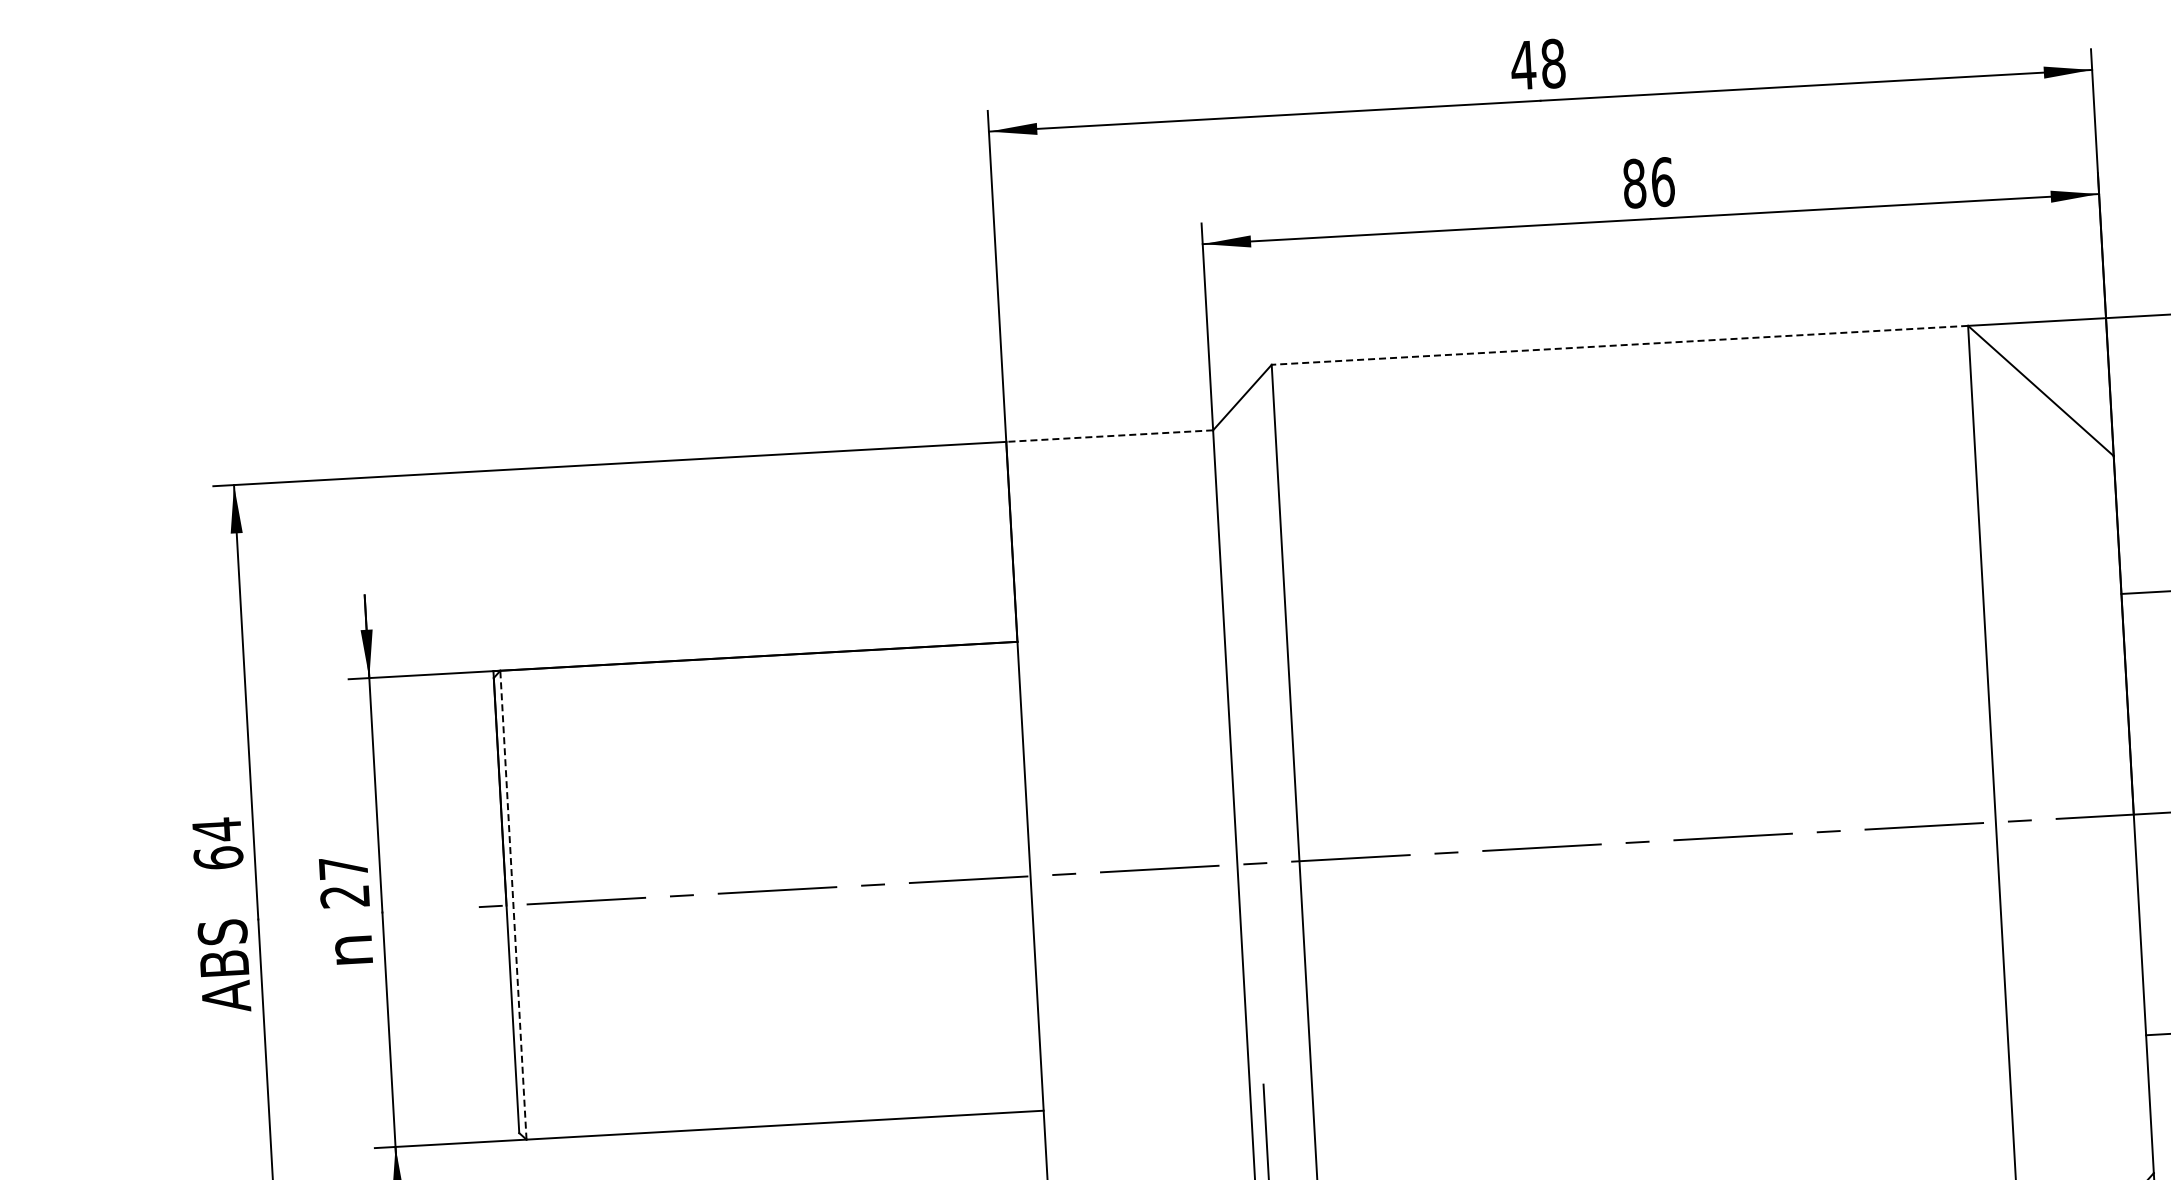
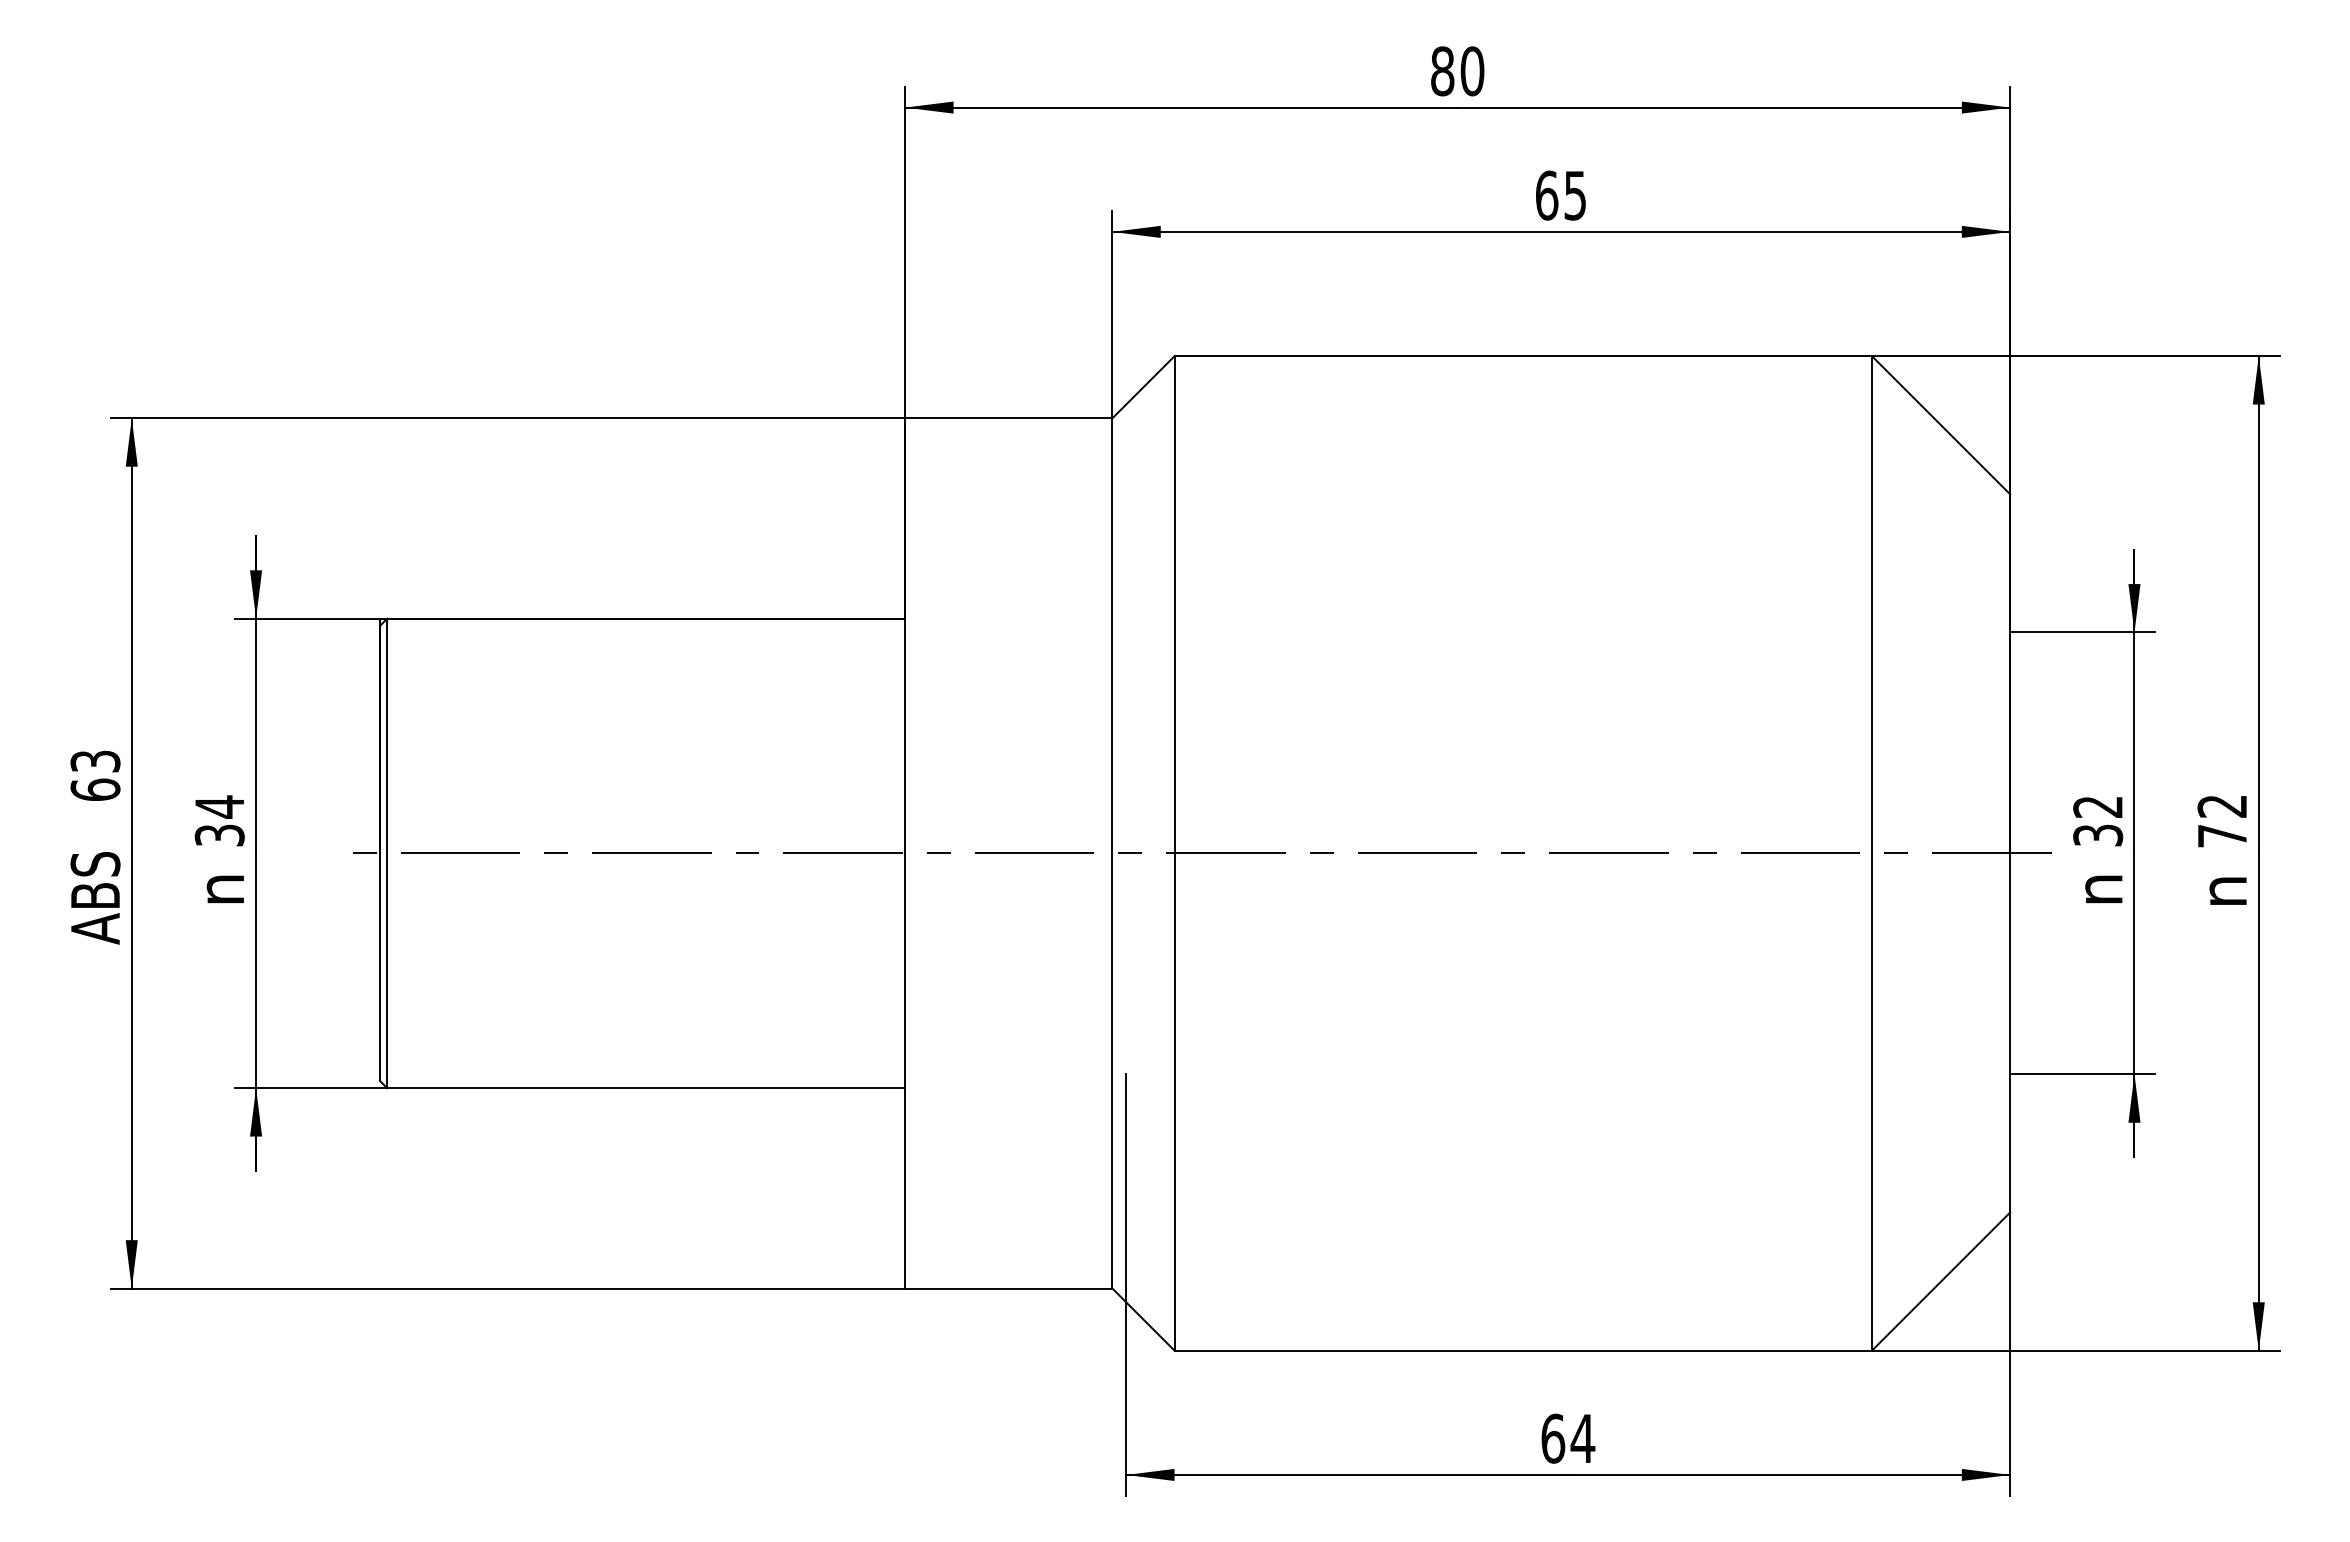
text: (1538, 64) -> (1457, 71), 48 -> 80
text: (1648, 182) -> (1560, 195), 86 -> 65
line: (1620, 345) -> (1523, 356), dashed -> solid
line: (1109, 436) -> (1008, 418), dashed -> solid
text: (216, 829) -> (95, 761), 64 -> 63
text: (344, 881) -> (219, 820), 27 -> 34
line: (513, 905) -> (387, 853), dashed -> solid

